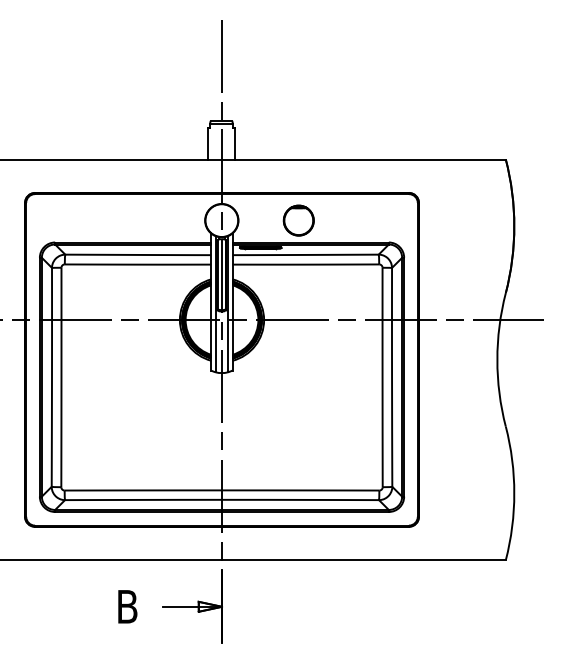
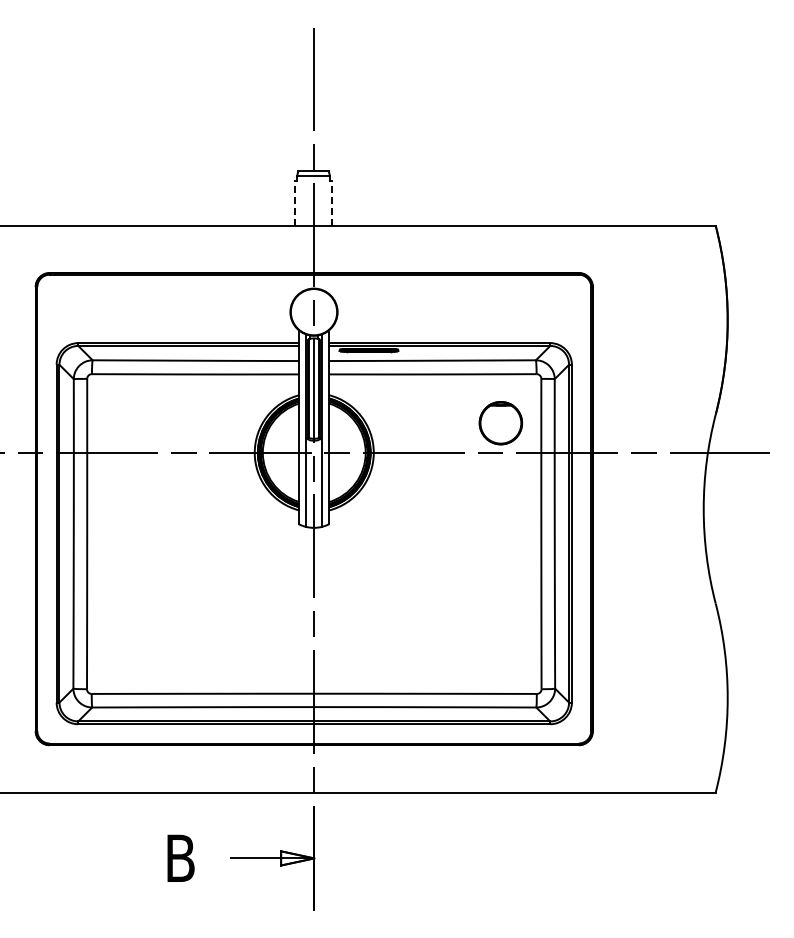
line: (208, 143) -> (294, 203), solid -> dashed
line: (234, 143) -> (332, 203), solid -> dashed
part: (298, 220) -> (500, 423), moved

